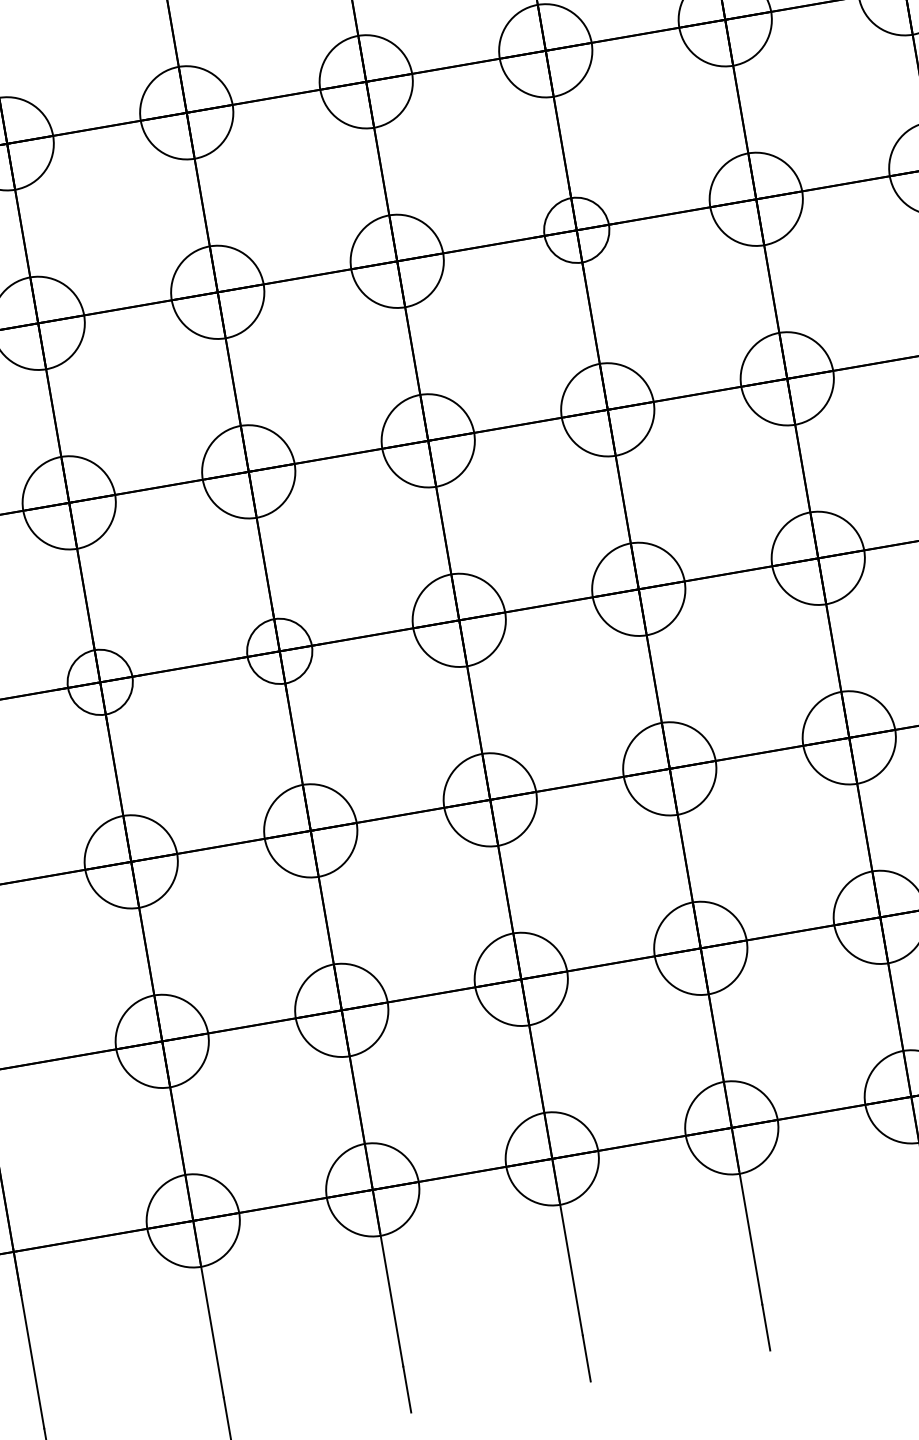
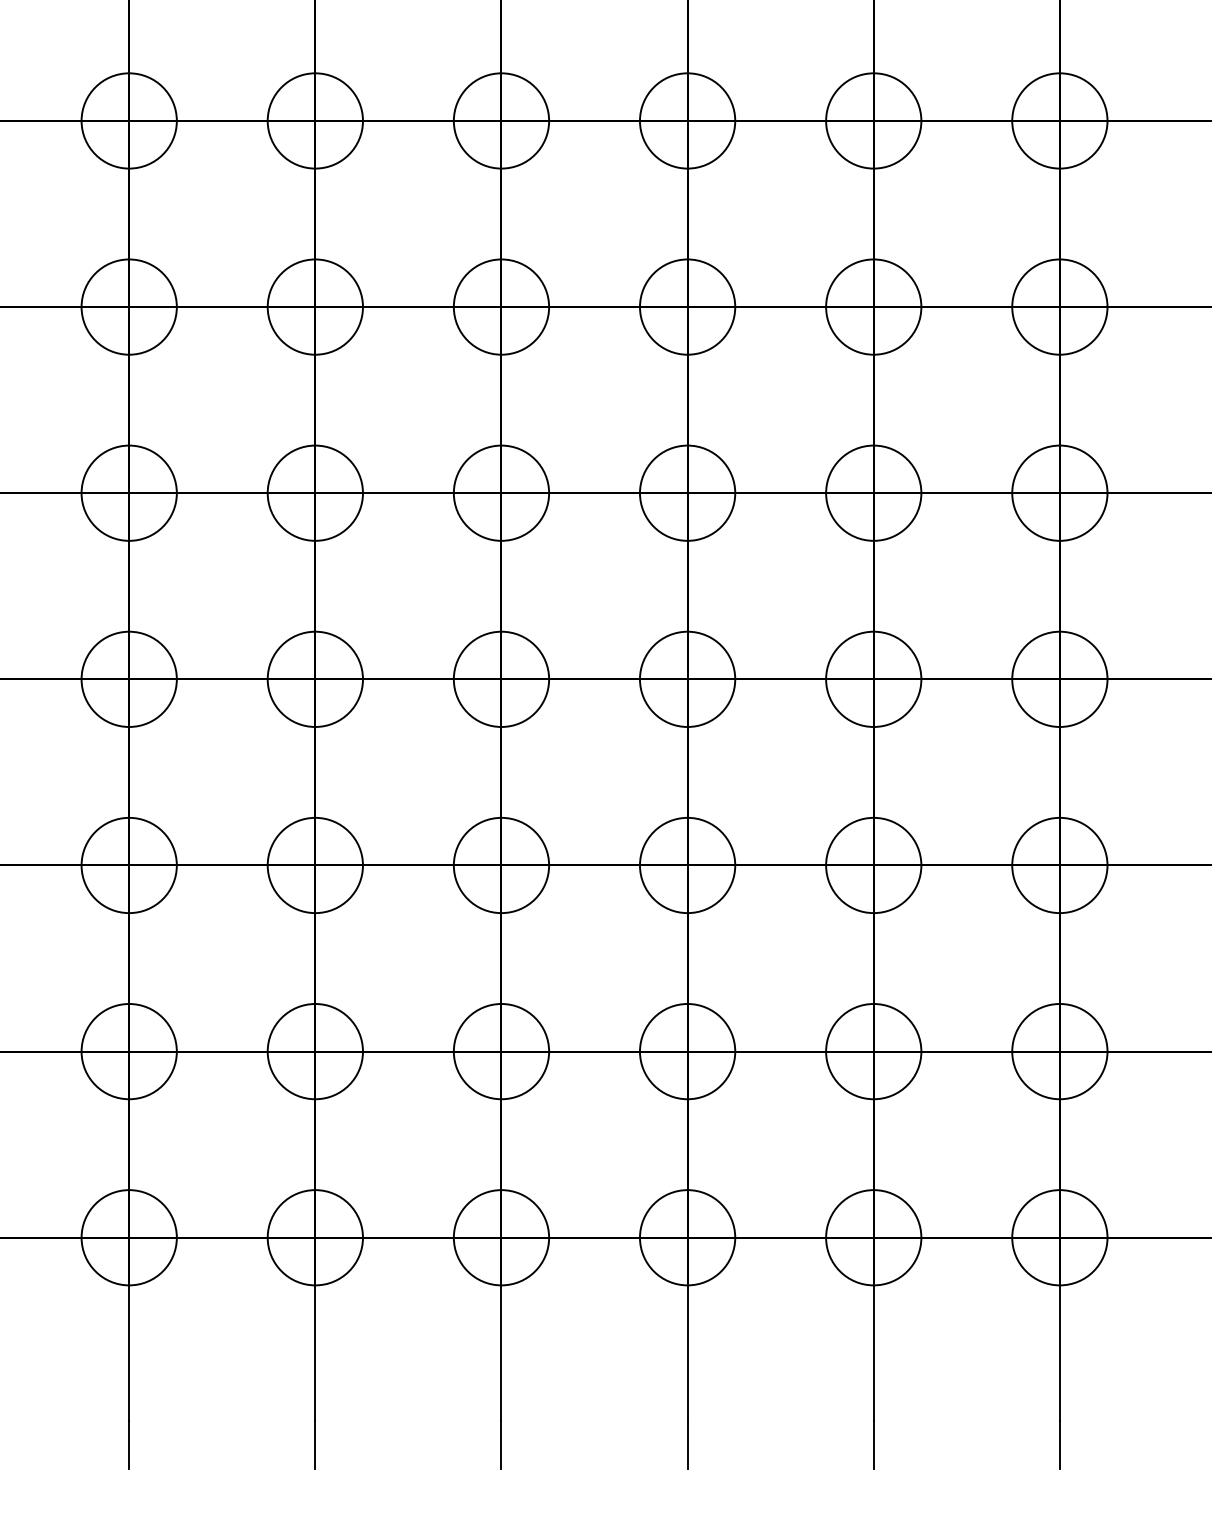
circle: (576, 229) -> (687, 306), size x1.43
circle: (278, 650) -> (314, 678), size x1.43
circle: (99, 681) -> (128, 678), size x1.43

